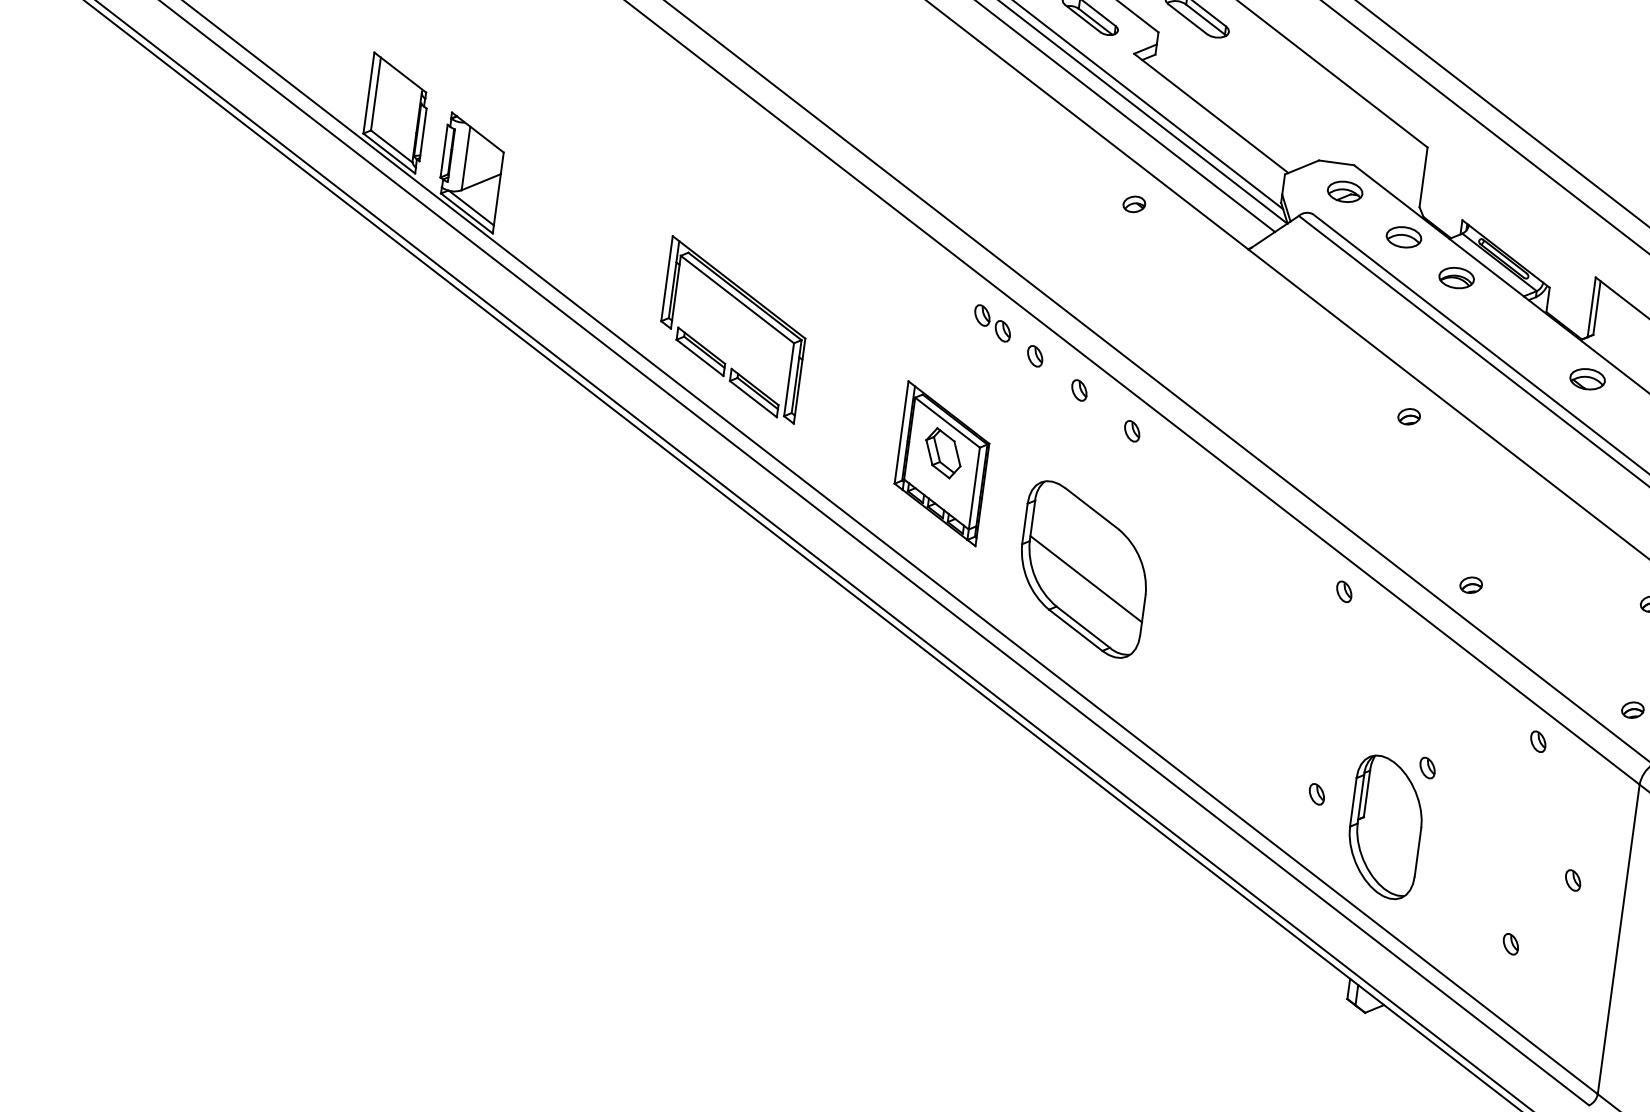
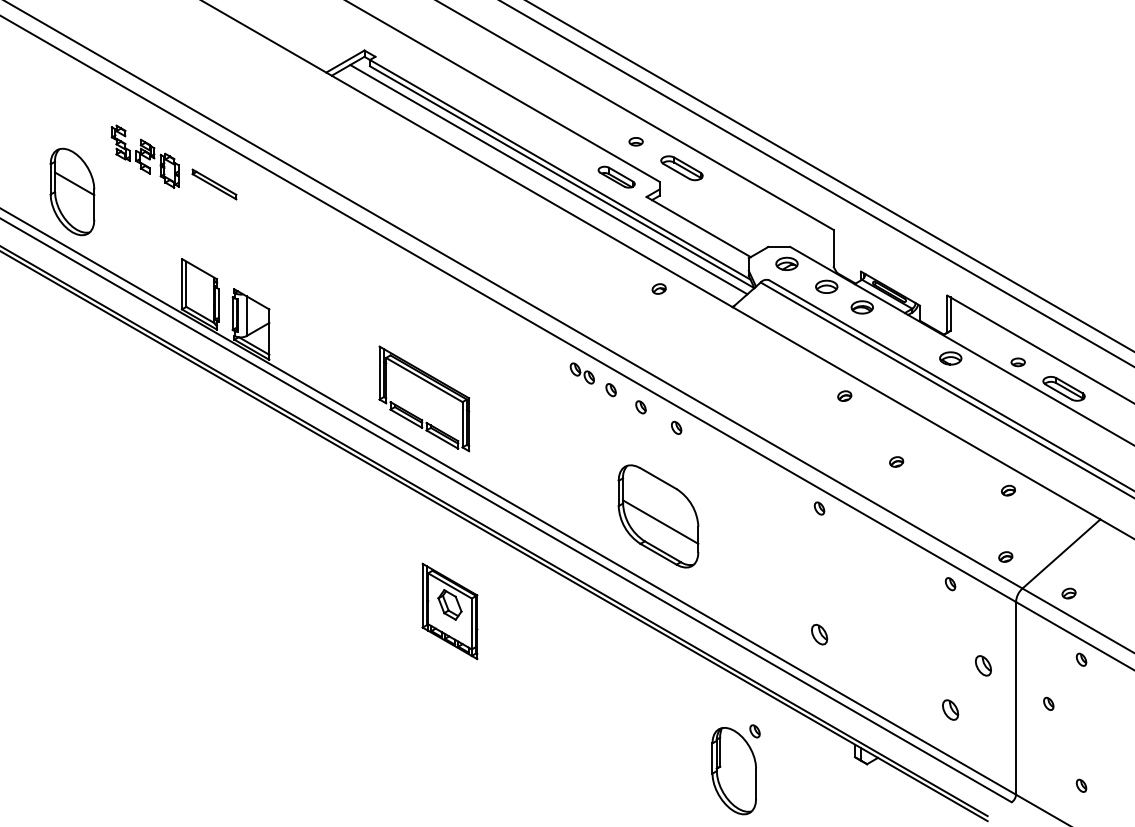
part: (941, 463) -> (449, 611), moved
part: (1471, 584) -> (896, 461), moved
part: (1316, 794) -> (819, 634), size x1.6
part: (1387, 825) -> (735, 769), moved
part: (1571, 880) -> (982, 666), size x1.6
part: (1510, 944) -> (950, 710), size x1.6

